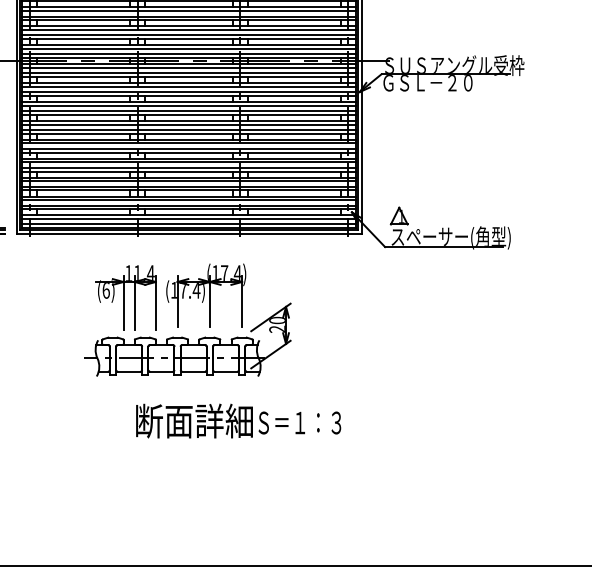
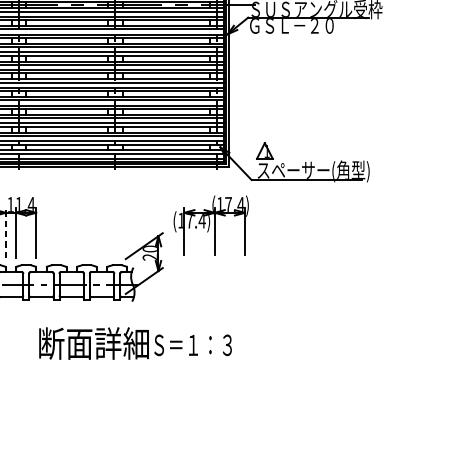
part: (206, 295) -> (211, 225), moved
line: (123, 303) -> (5, 233), solid -> dashed
text: (238, 420) -> (135, 342), moved

